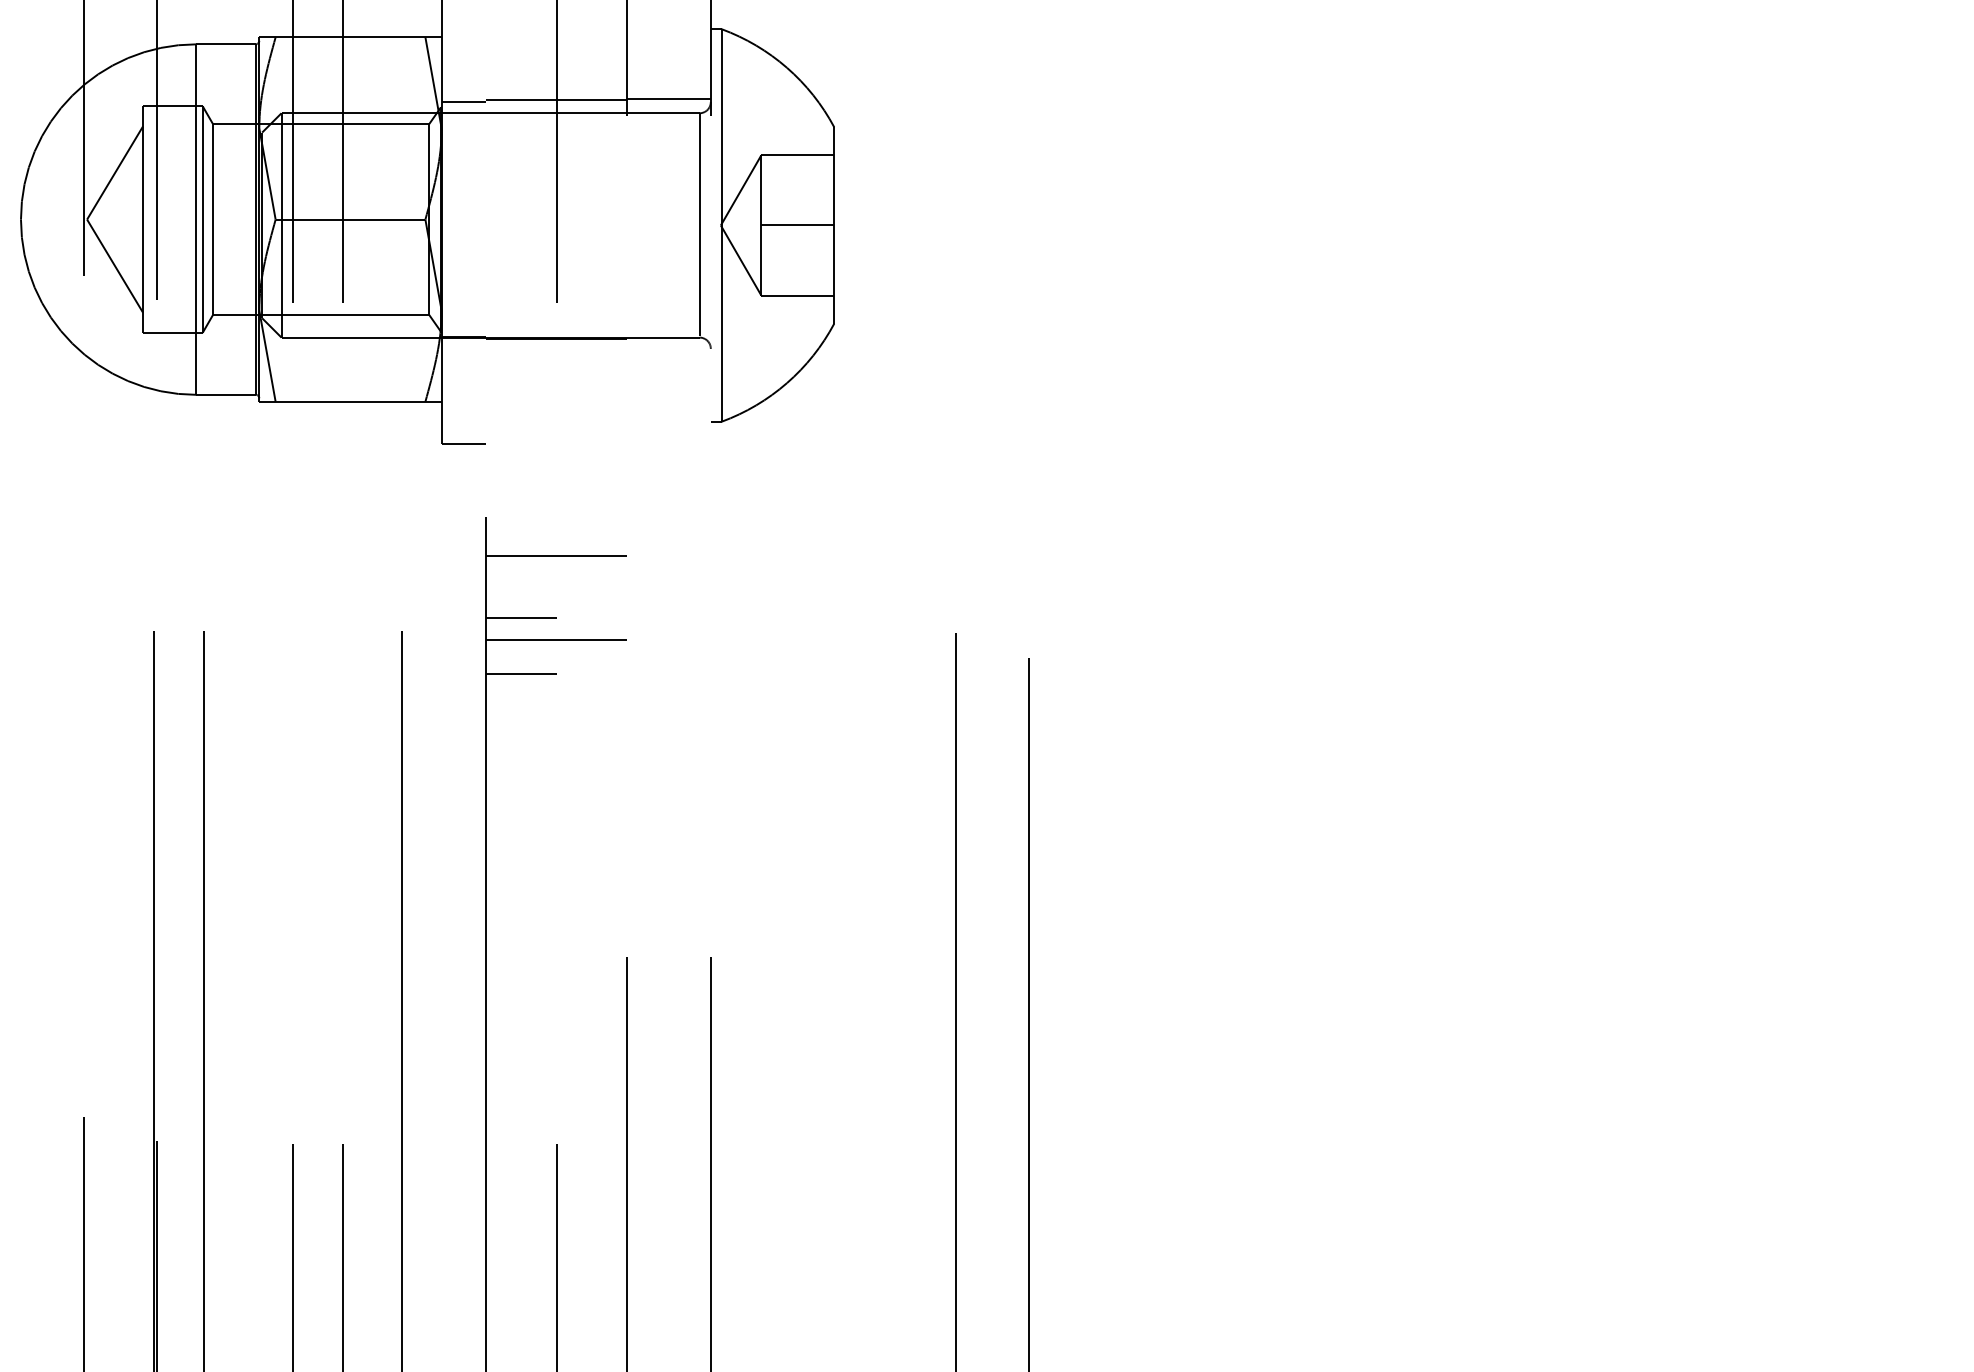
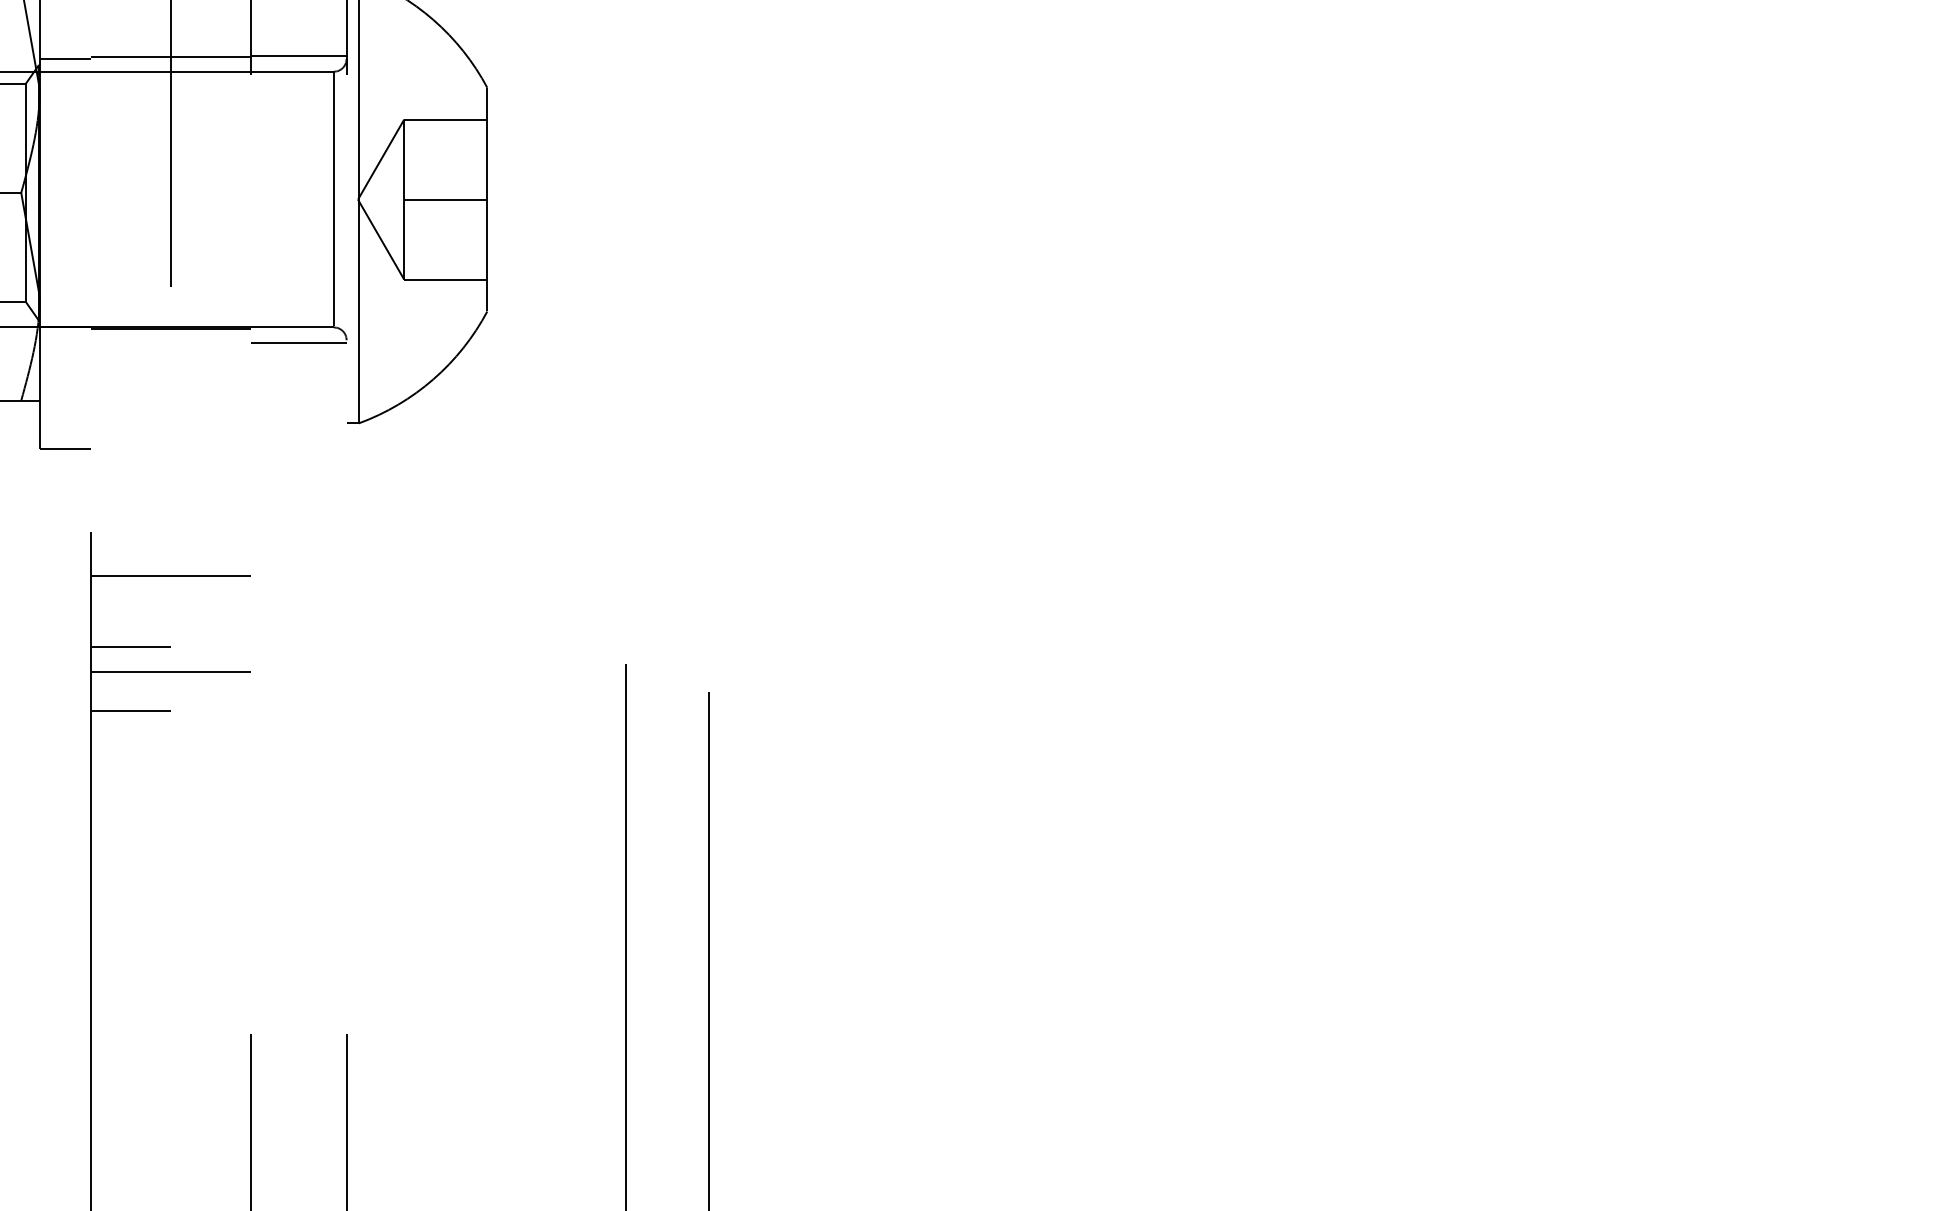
line: (668, 351) -> (298, 343), added

